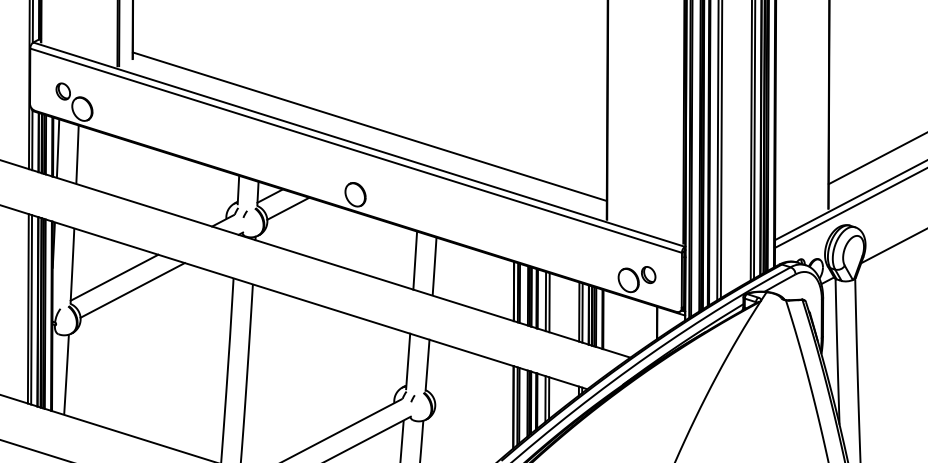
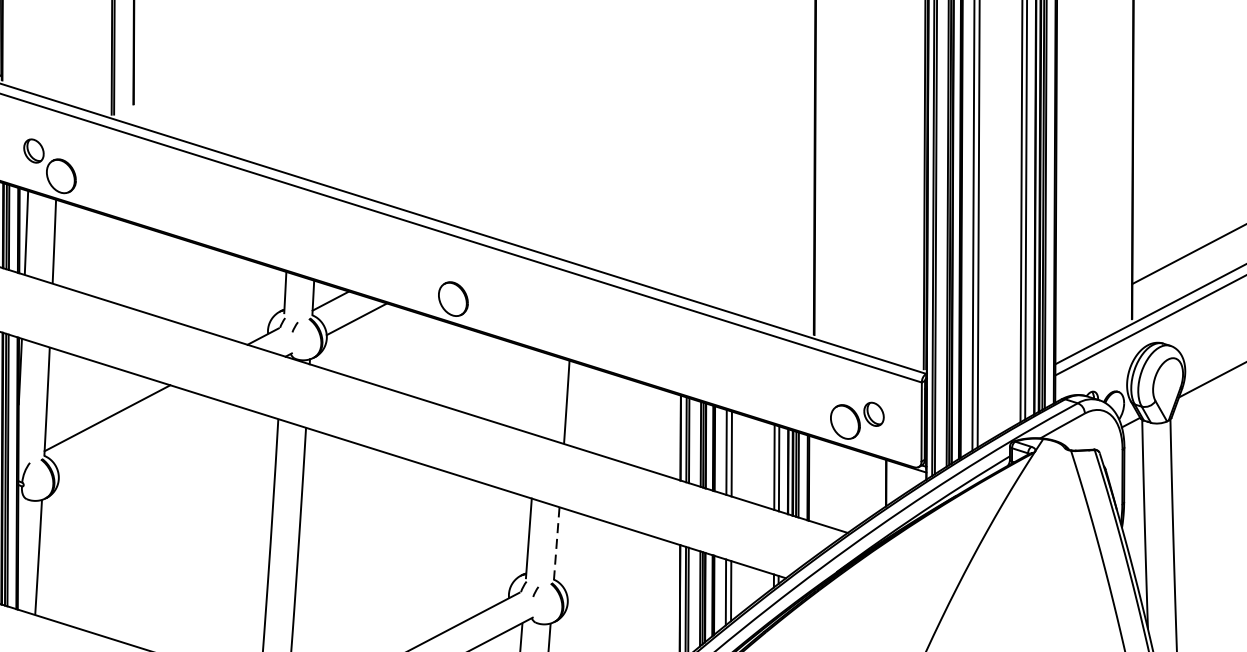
line: (369, 126) -> (473, 201), removed
line: (415, 260) -> (539, 393), removed
line: (132, 290) -> (133, 436), removed
line: (427, 365) -> (556, 544), solid -> dashed

